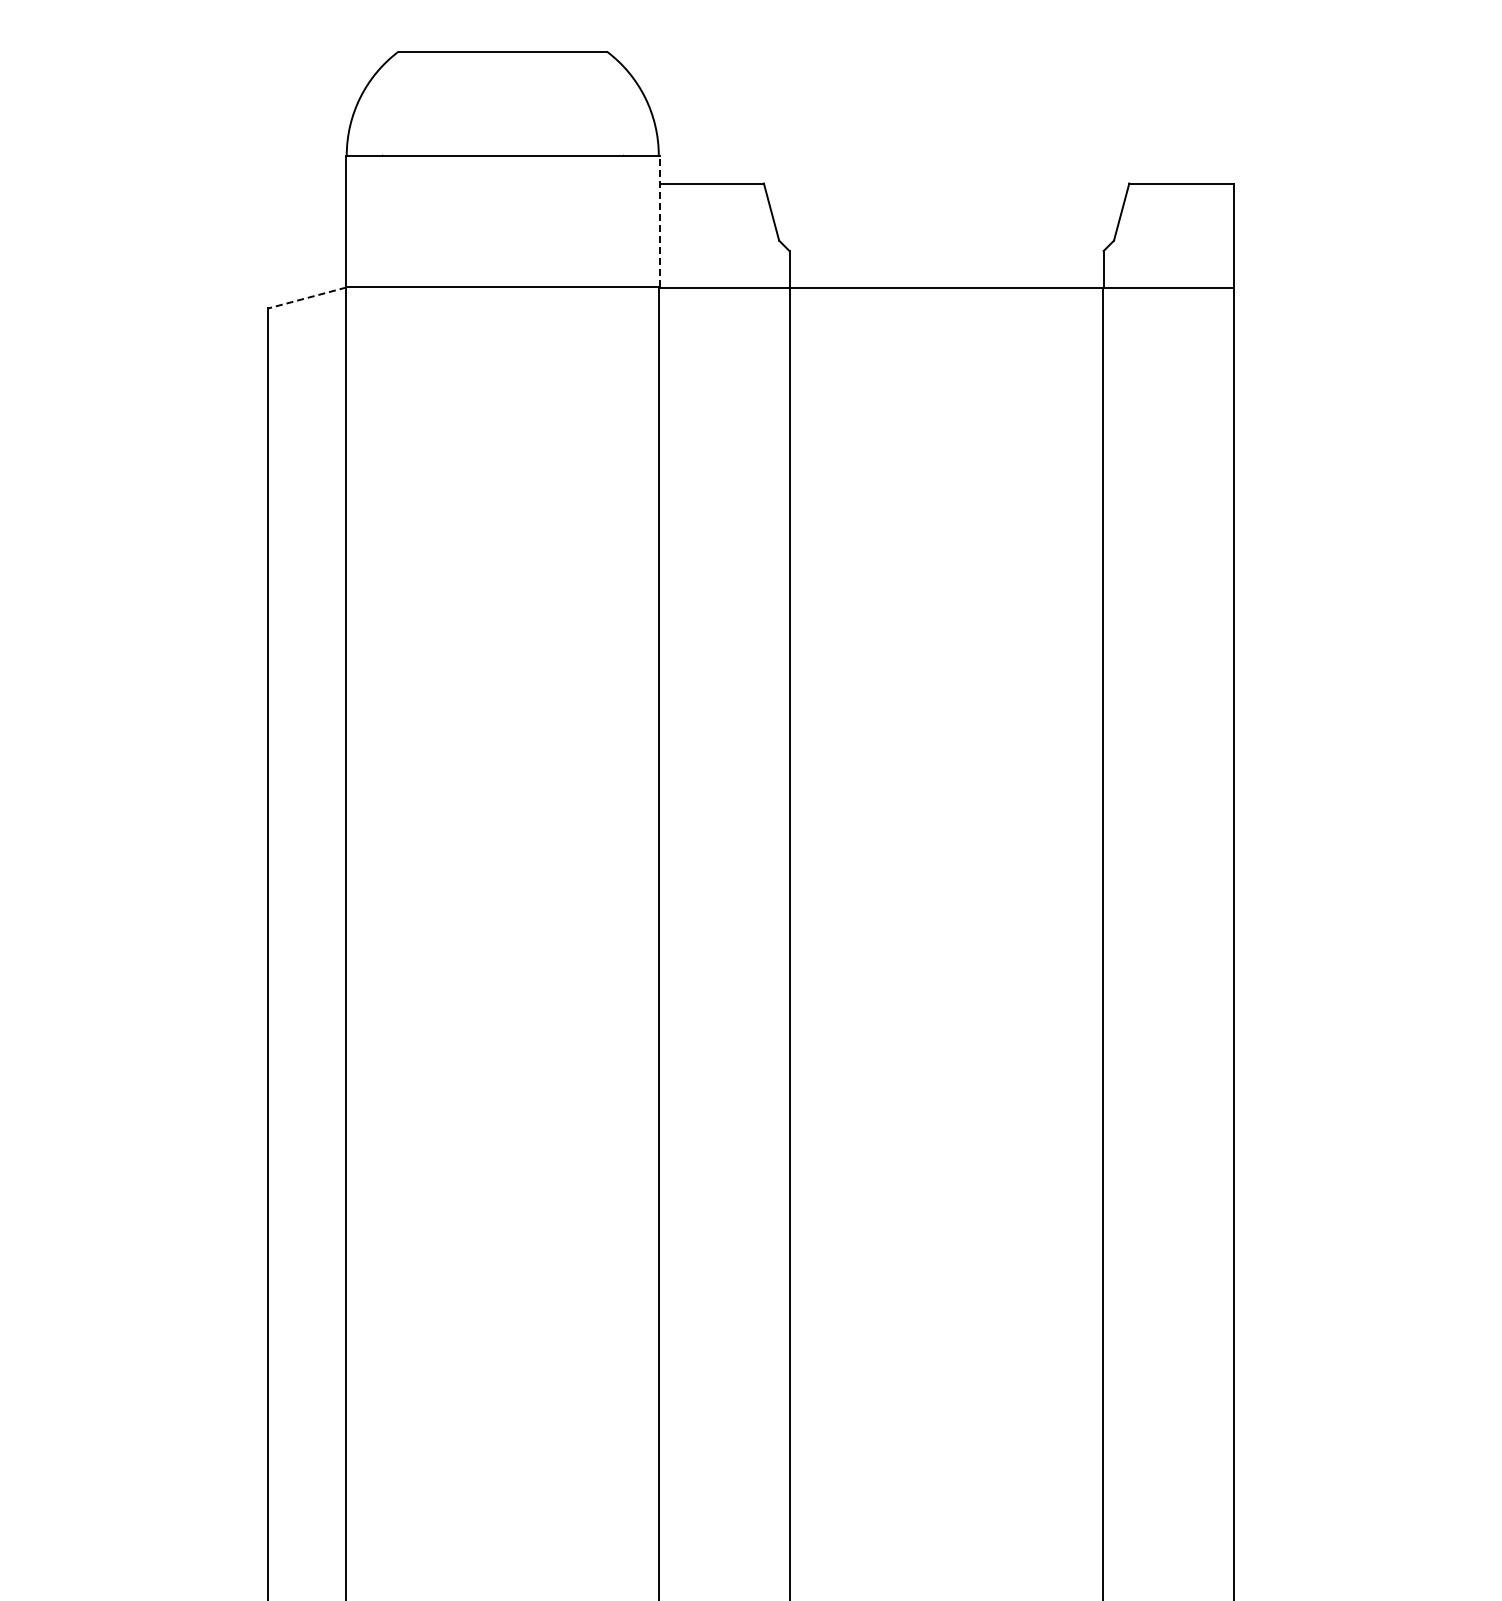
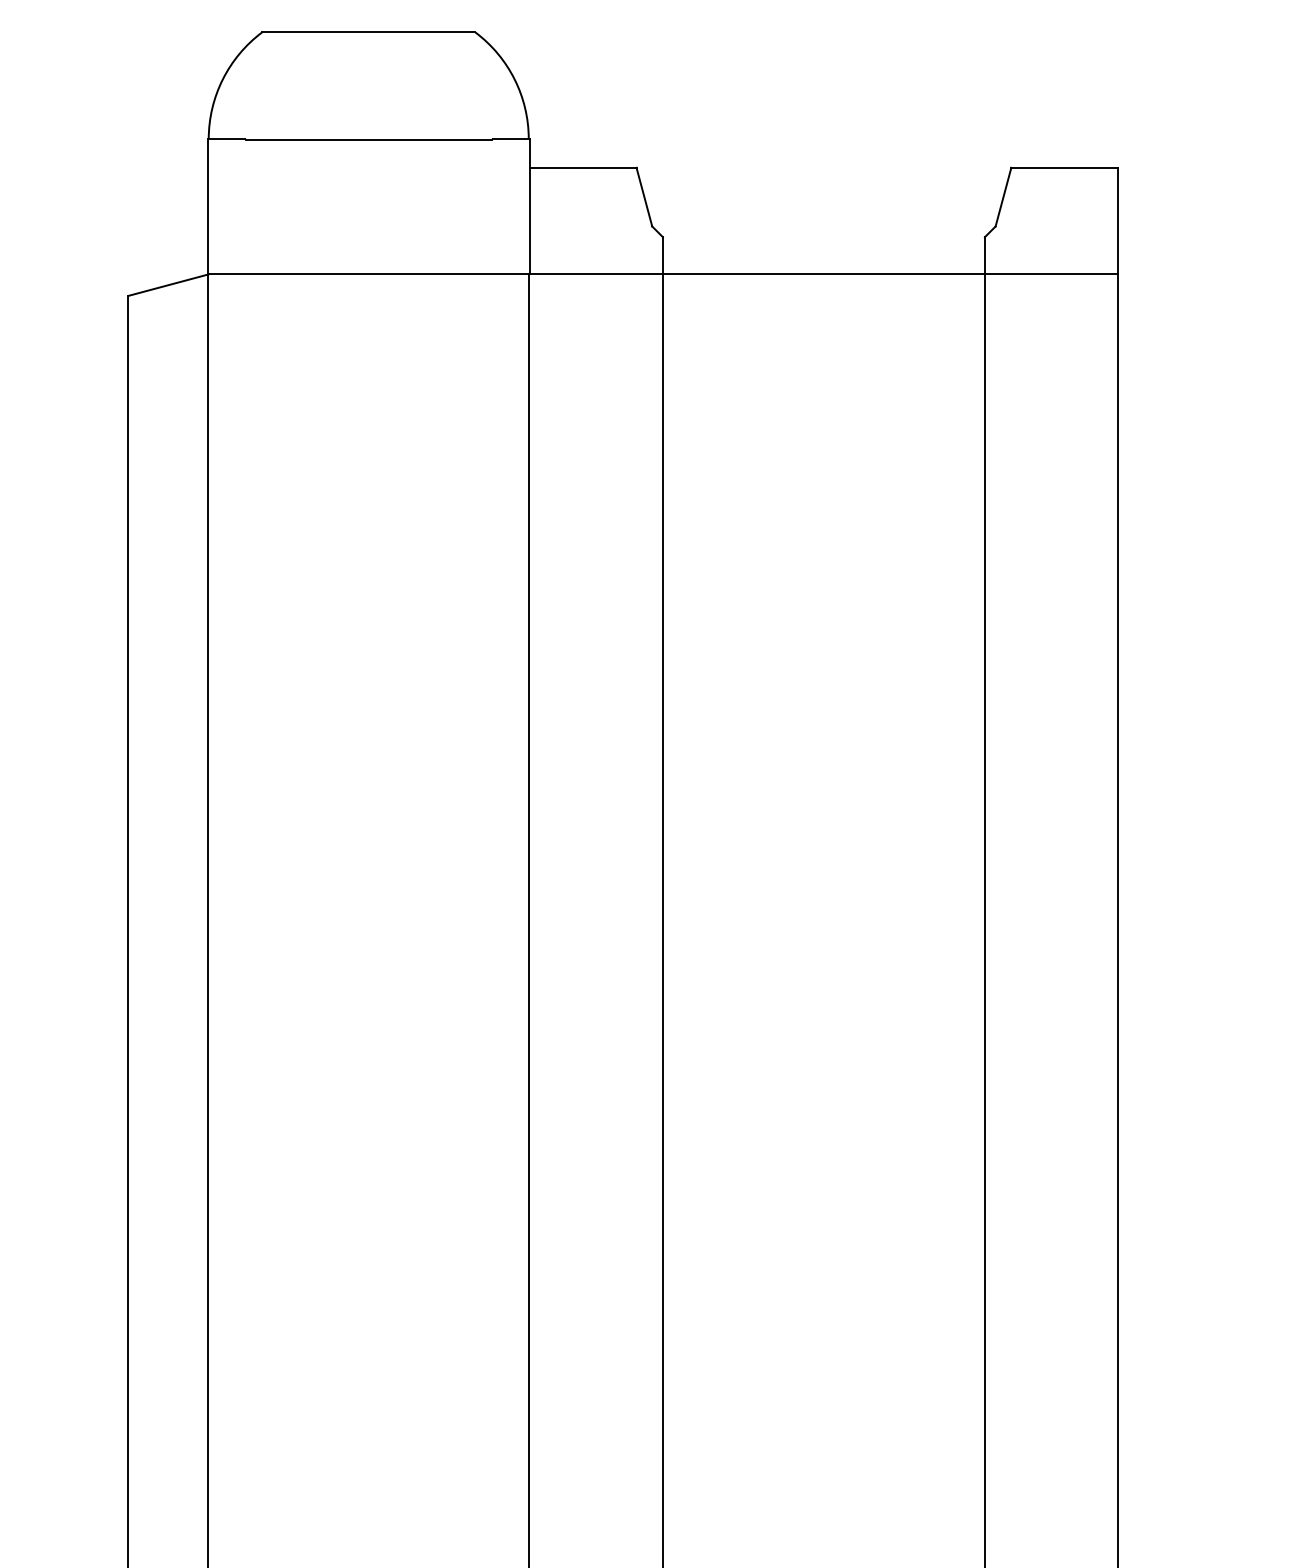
line: (659, 221) -> (529, 206), dashed -> solid
line: (306, 298) -> (167, 285), dashed -> solid

